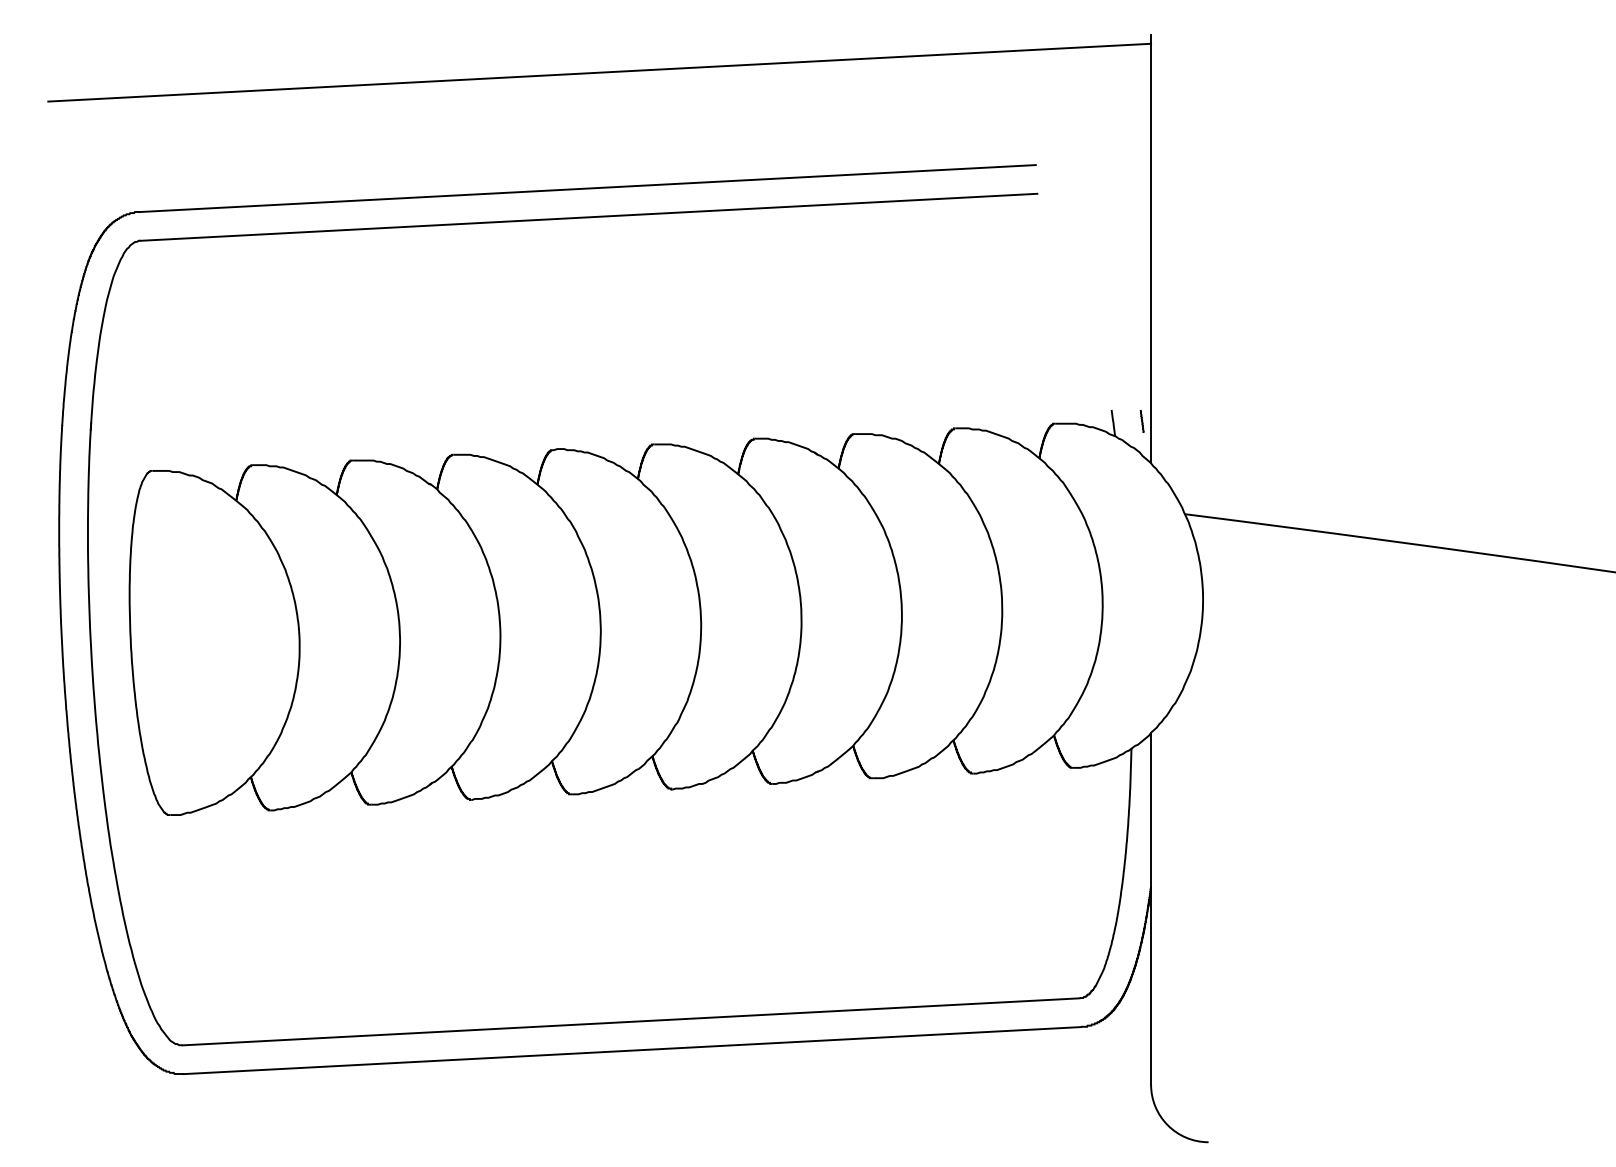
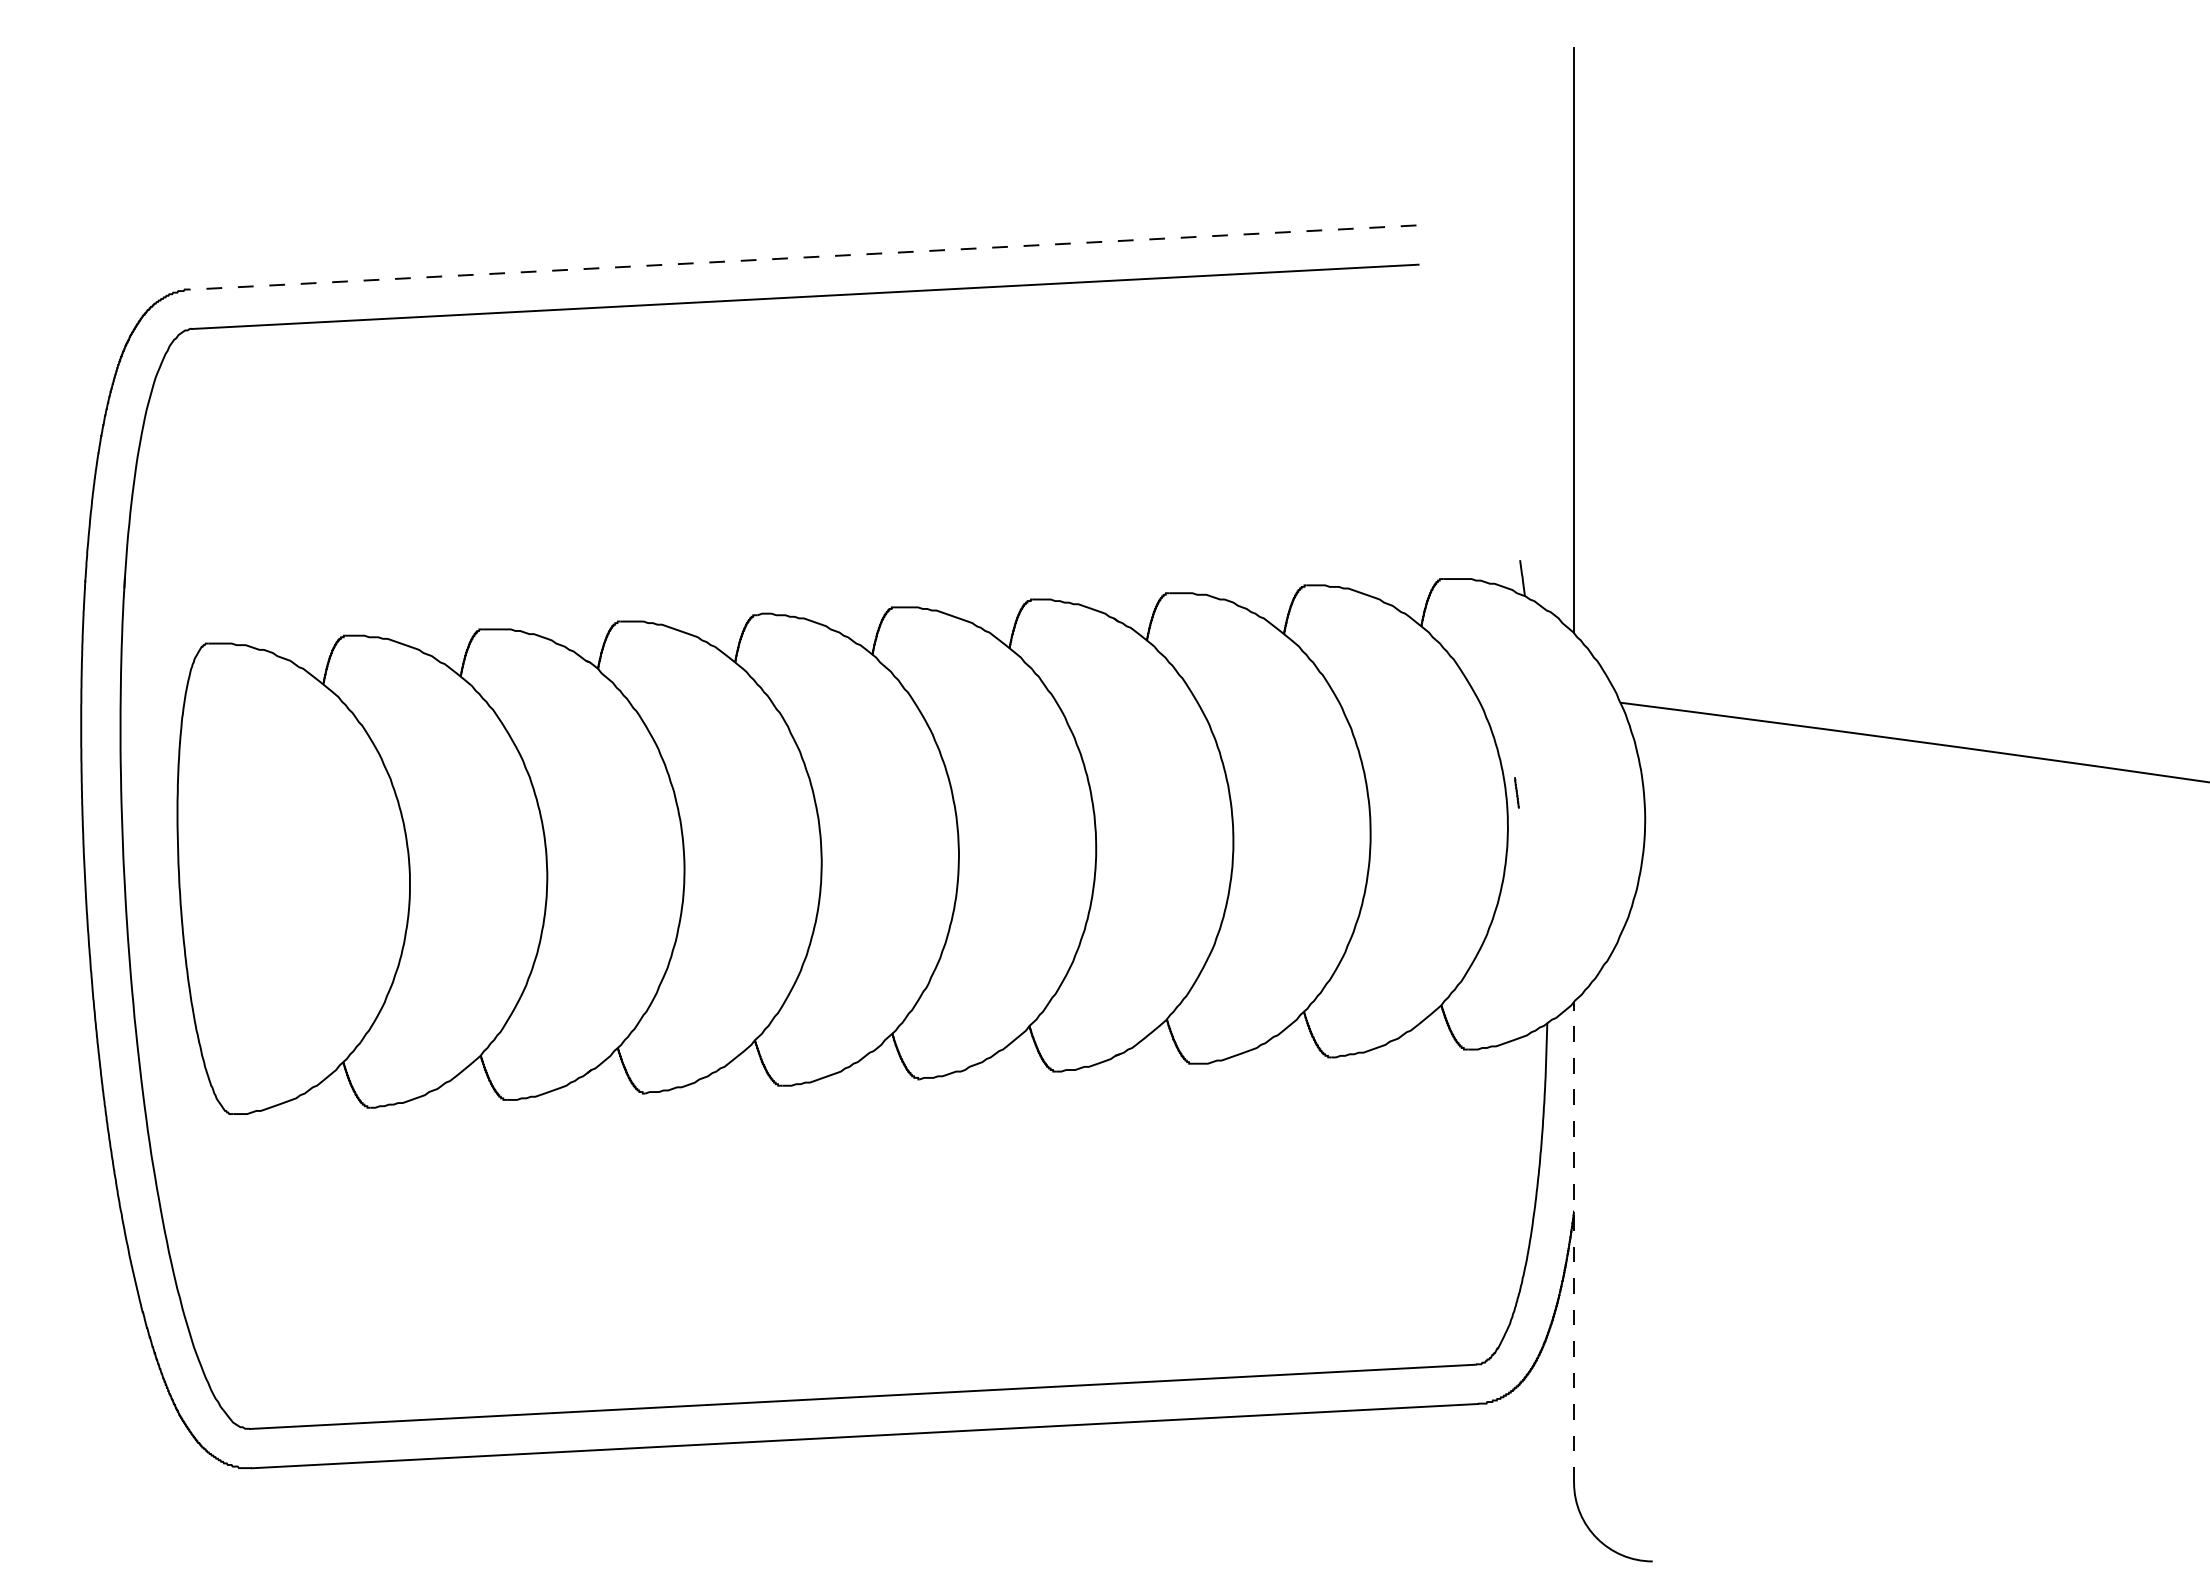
line: (599, 72) -> (820, 98), removed
line: (587, 188) -> (803, 257), solid -> dashed
line: (1141, 421) -> (1516, 792), moved
line: (1151, 908) -> (1574, 1241), solid -> dashed

